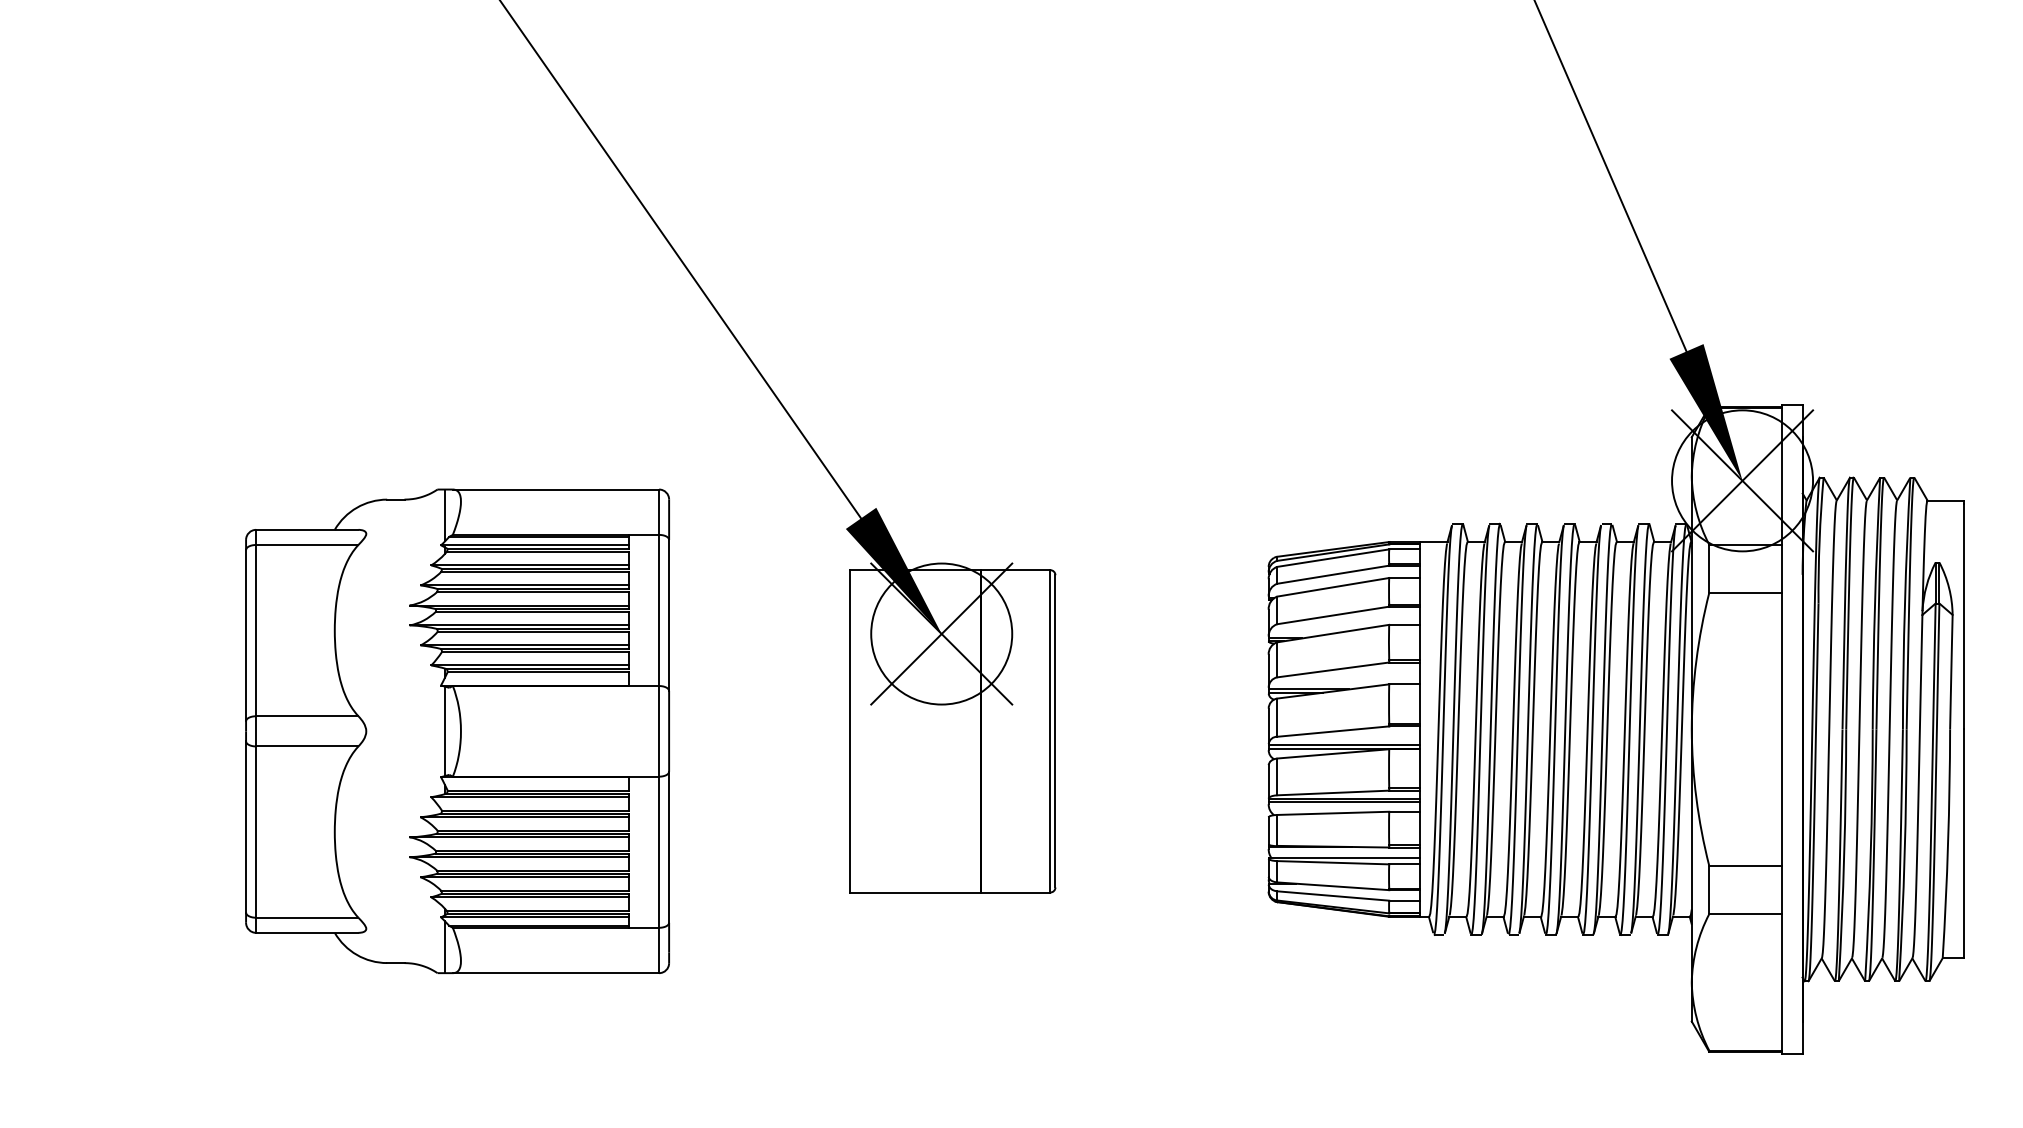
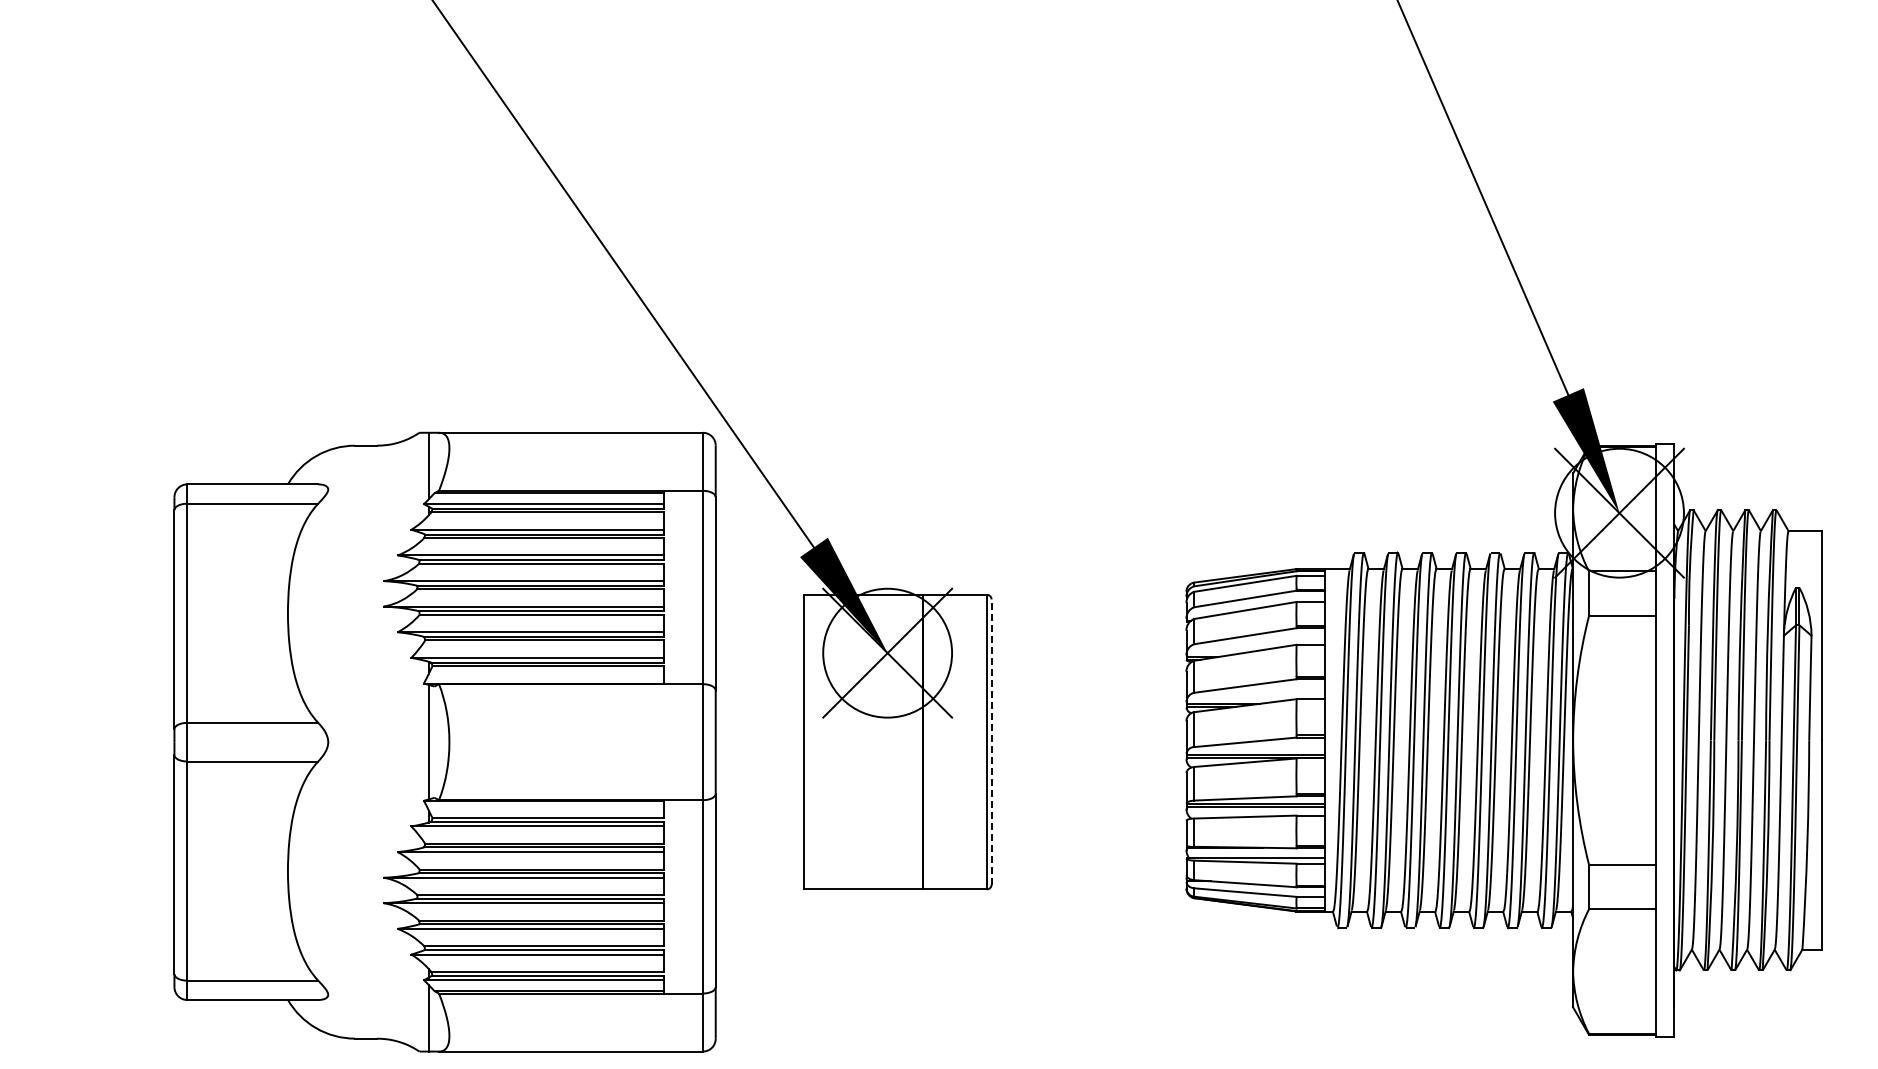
part: (457, 730) -> (445, 741), size x1.4
line: (1055, 731) -> (991, 742), solid -> dashed

